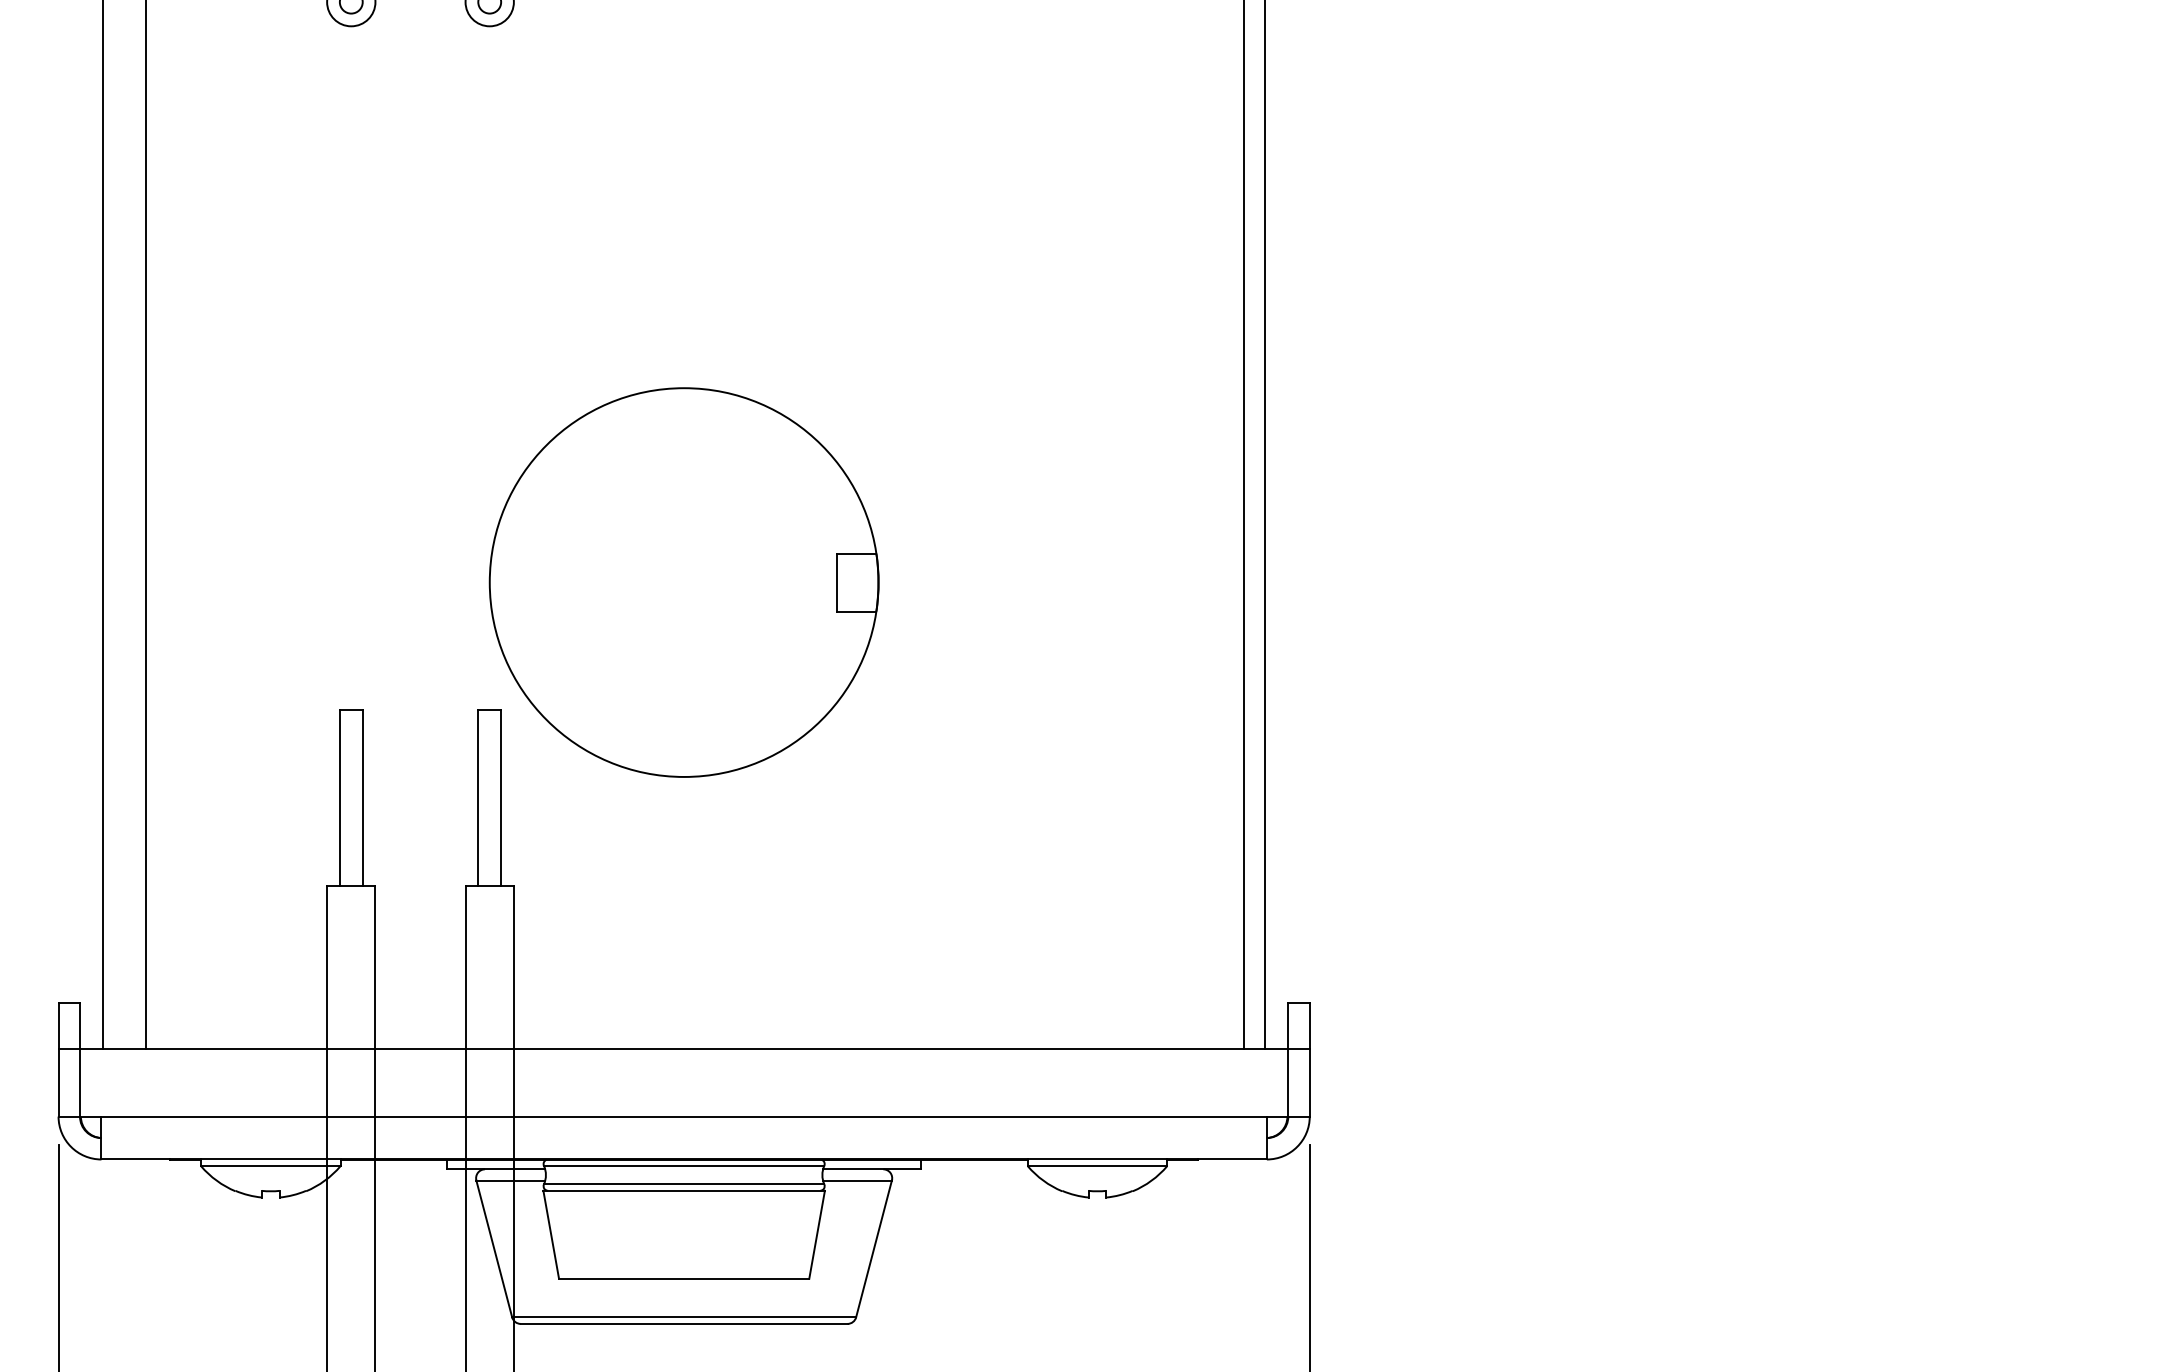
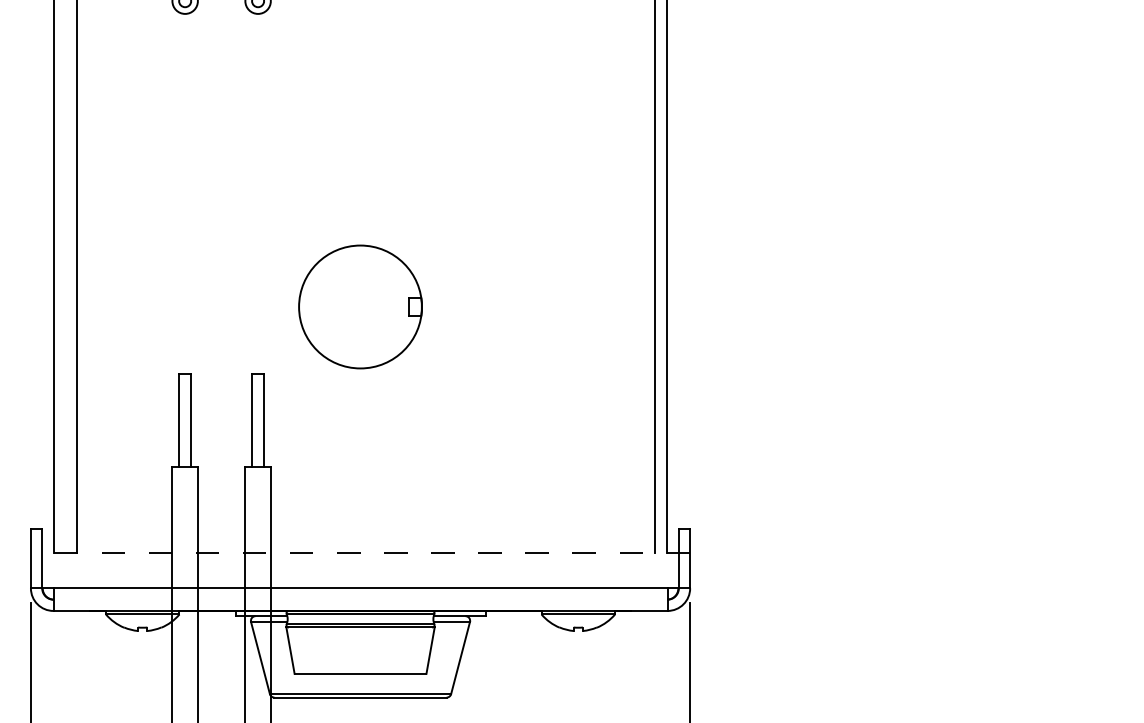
part: (684, 581) -> (360, 306), size x0.6
line: (684, 1048) -> (360, 552), solid -> dashed

